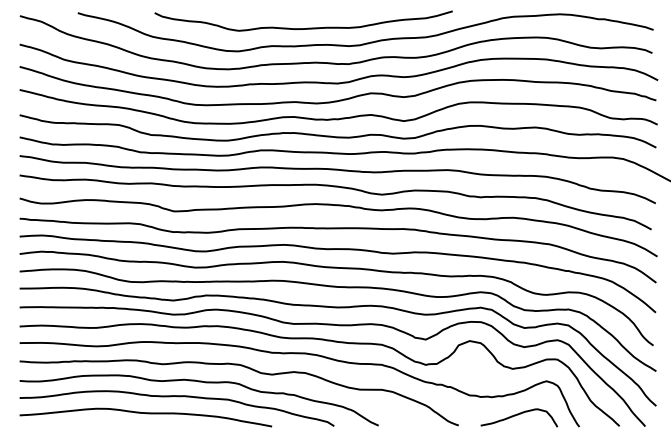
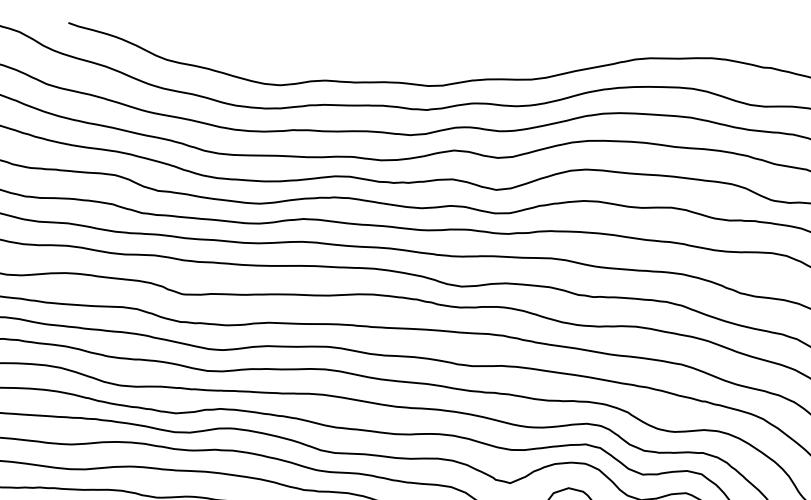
curve: (303, 28) -> (368, 59), removed

